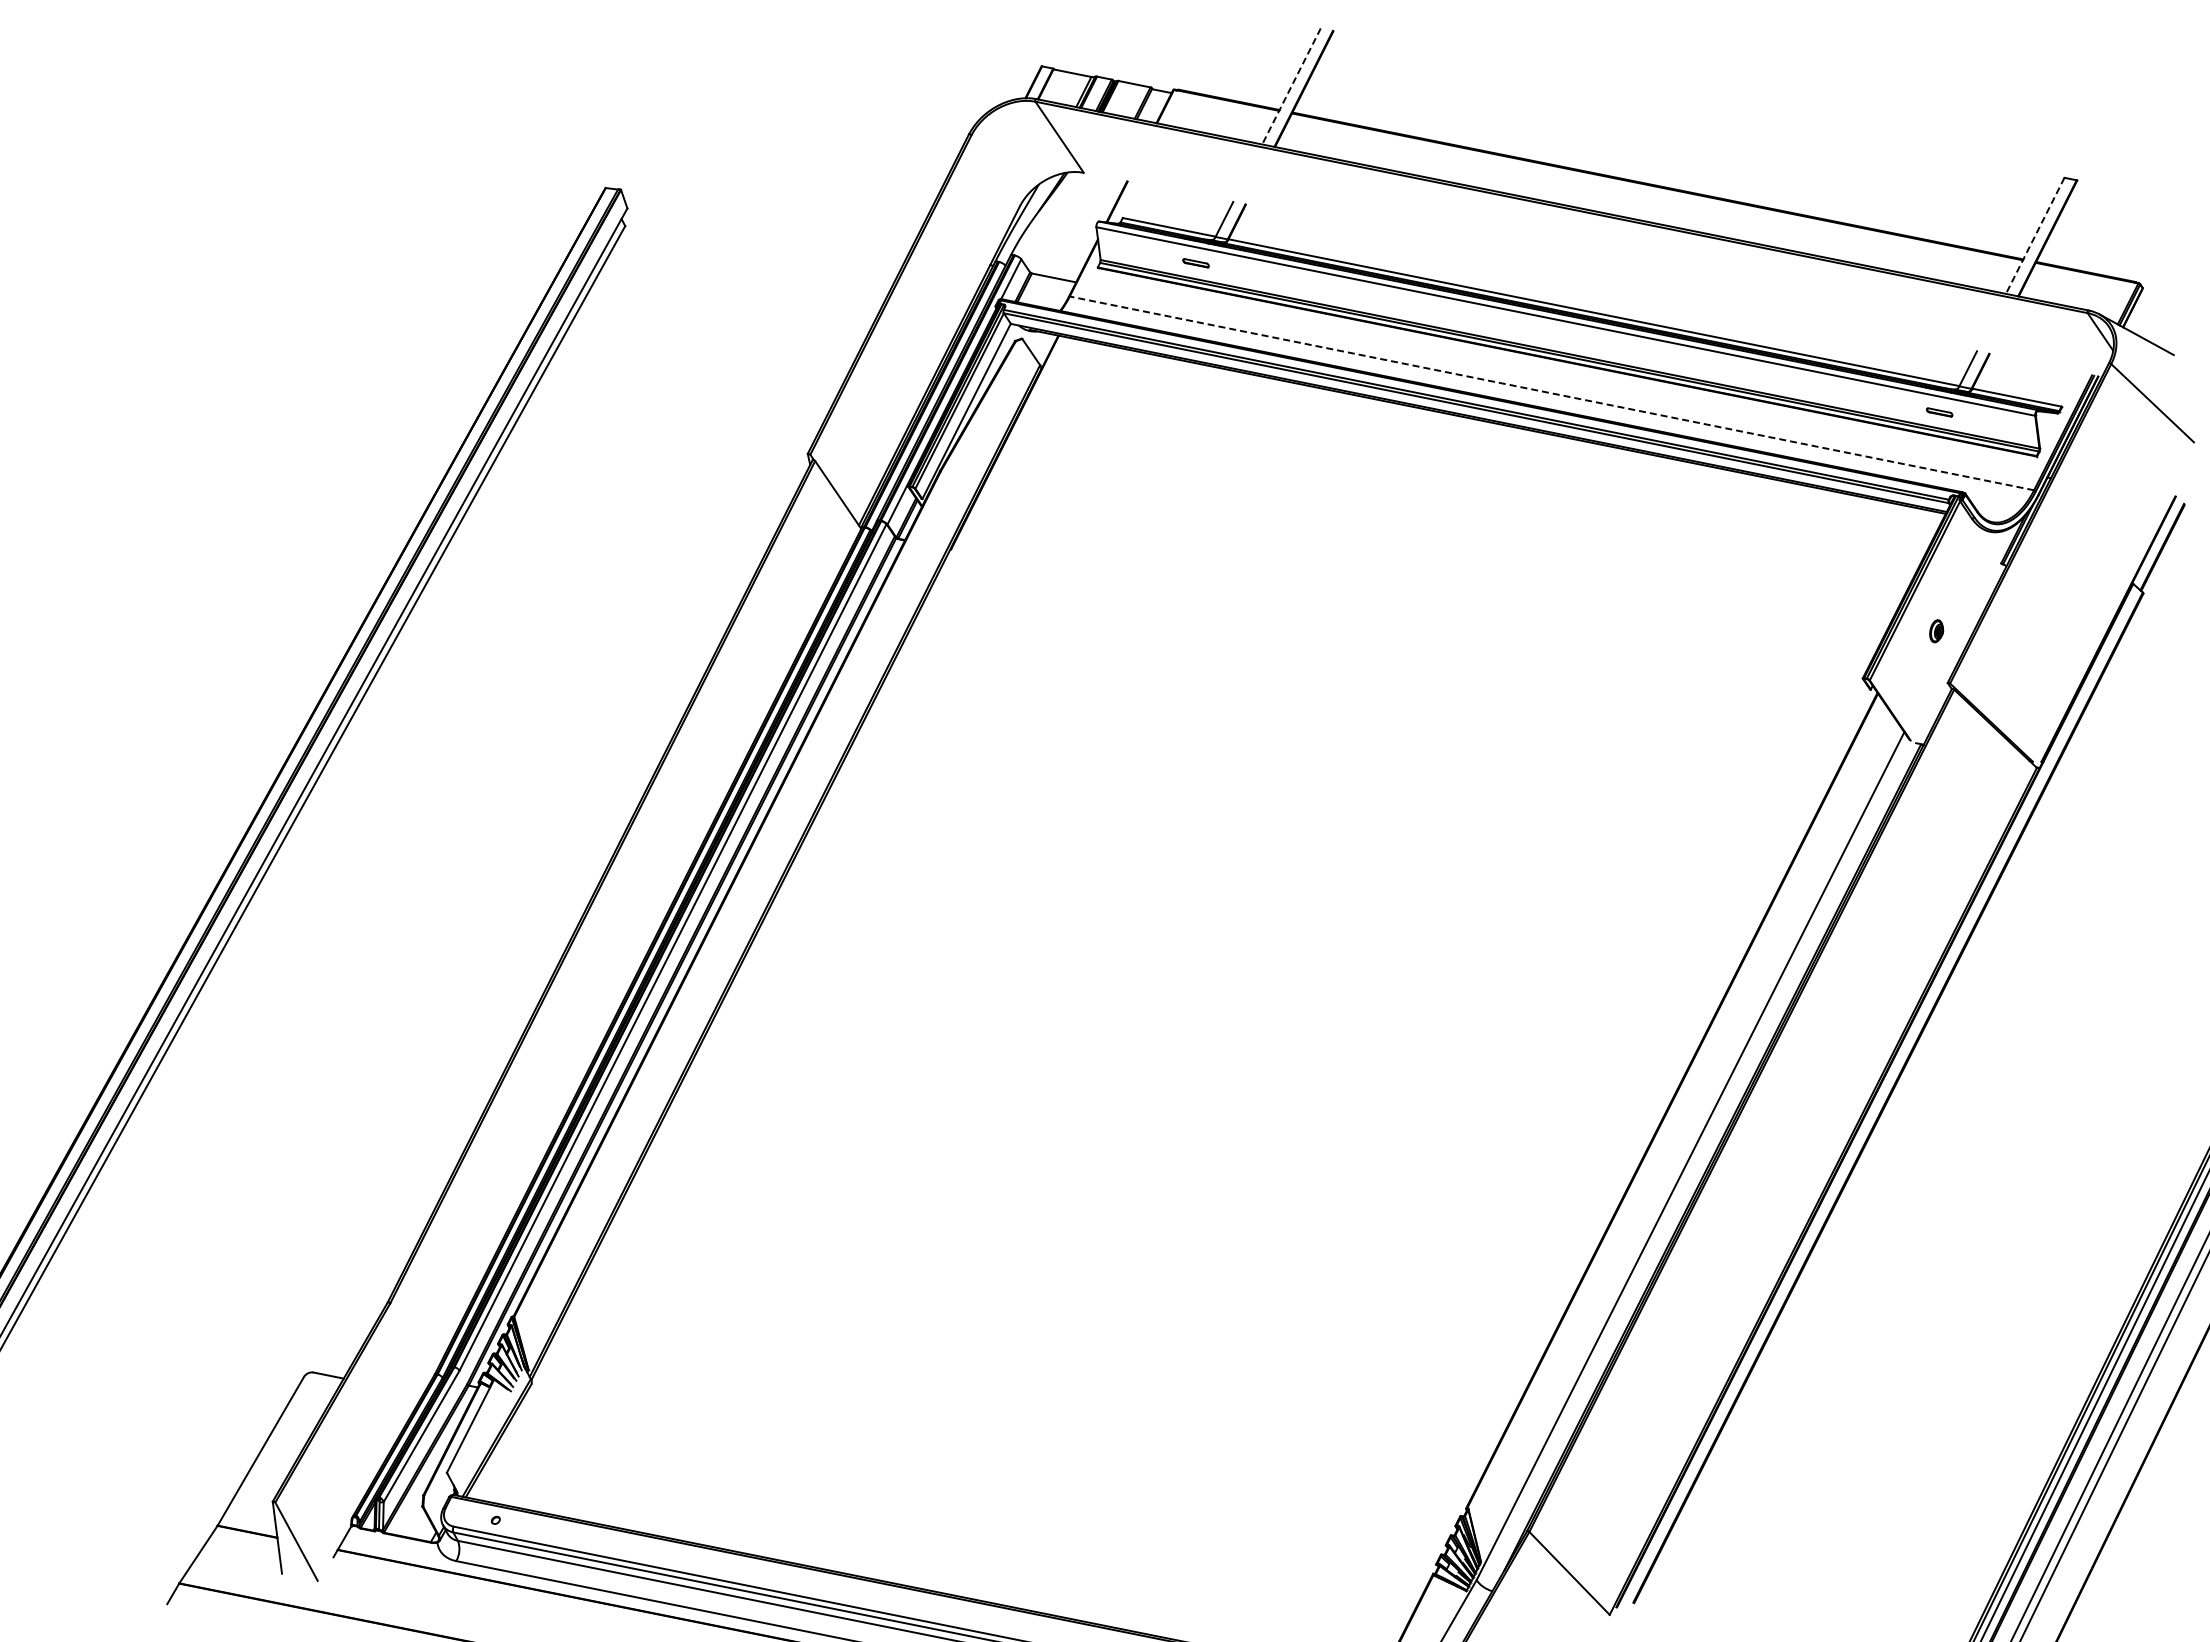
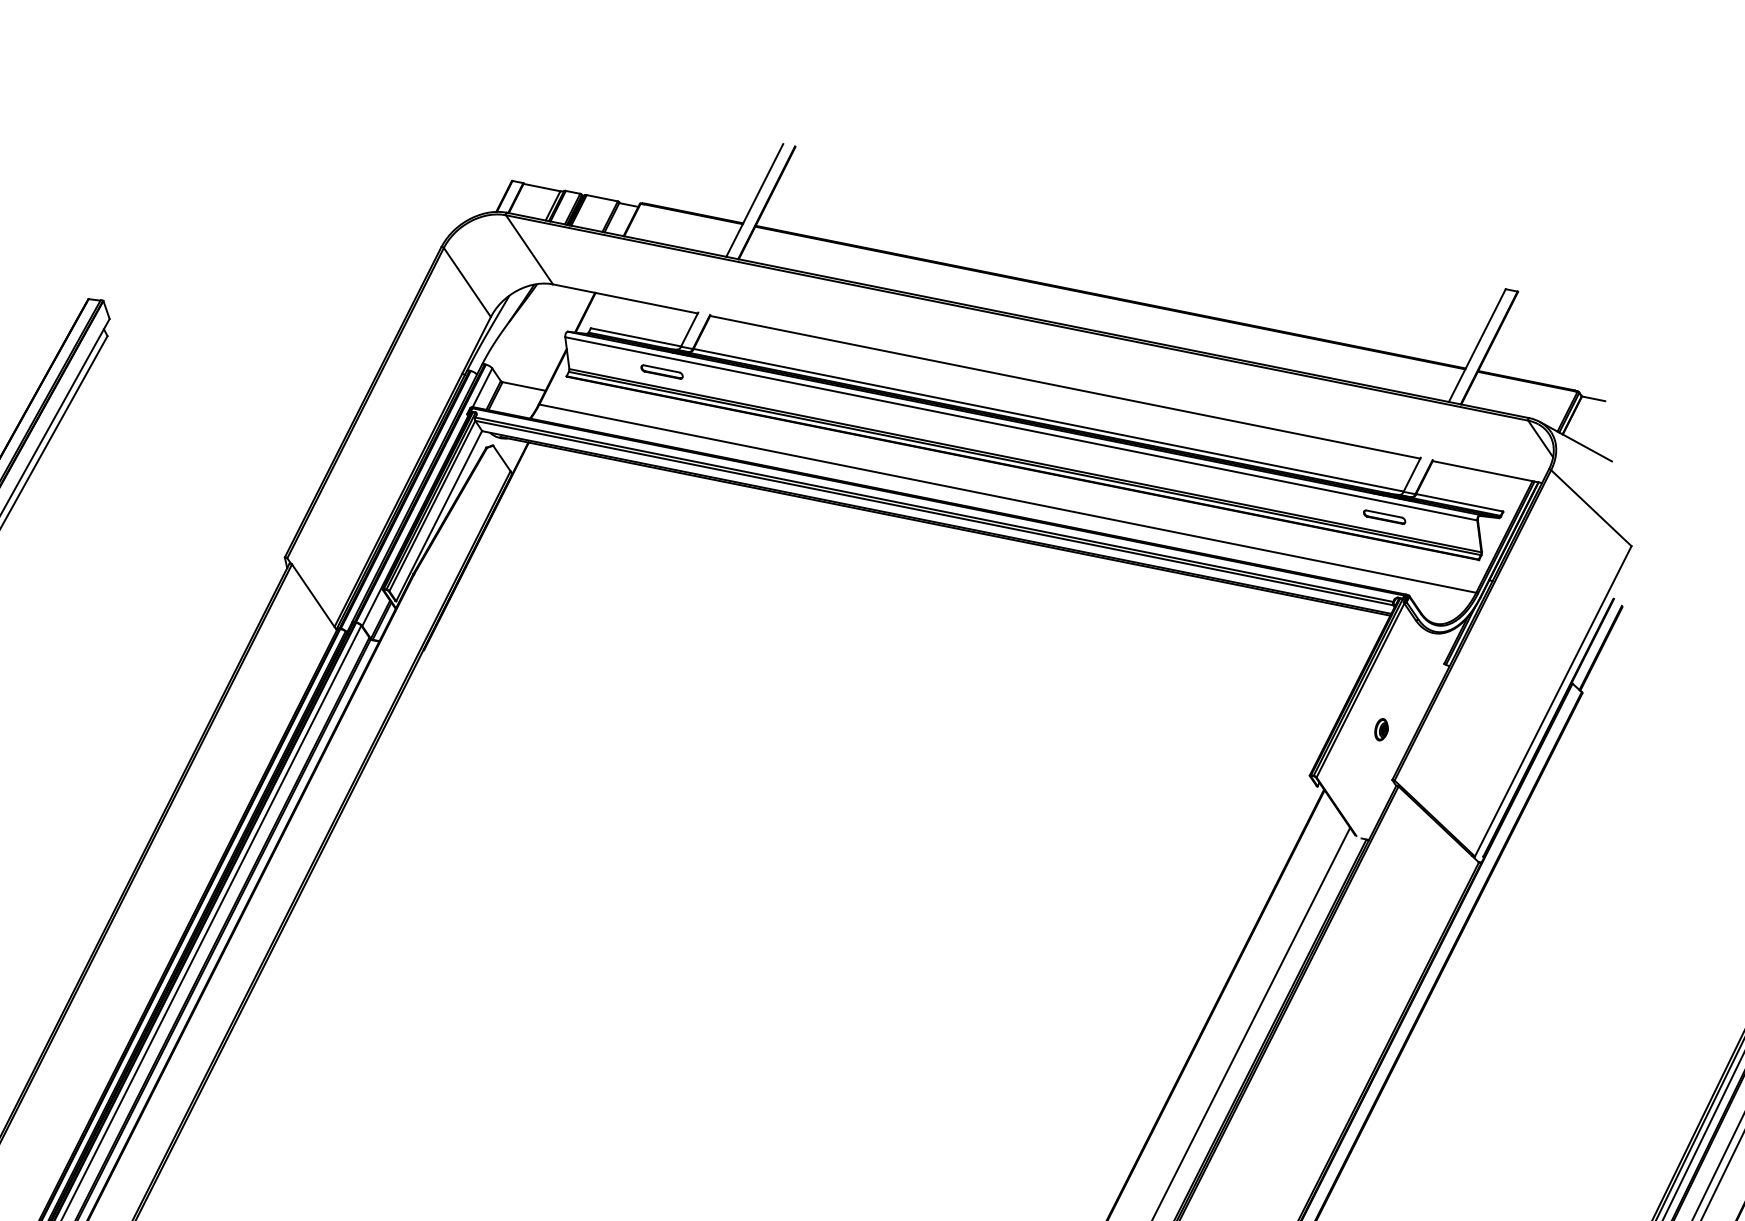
line: (1291, 86) -> (754, 200), dashed -> solid
line: (995, 170) -> (467, 282), added
line: (1157, 187) -> (624, 298), added
line: (2035, 235) -> (1477, 345), dashed -> solid
part: (1195, 263) -> (661, 372), size x1.67
line: (1610, 278) -> (1064, 387), added
line: (2154, 290) -> (1593, 398), added
line: (2045, 365) -> (1487, 471), added
line: (1551, 393) -> (1007, 498), dashed -> solid
part: (1939, 412) -> (1384, 517), size x1.67
line: (2112, 601) -> (1552, 700), added

